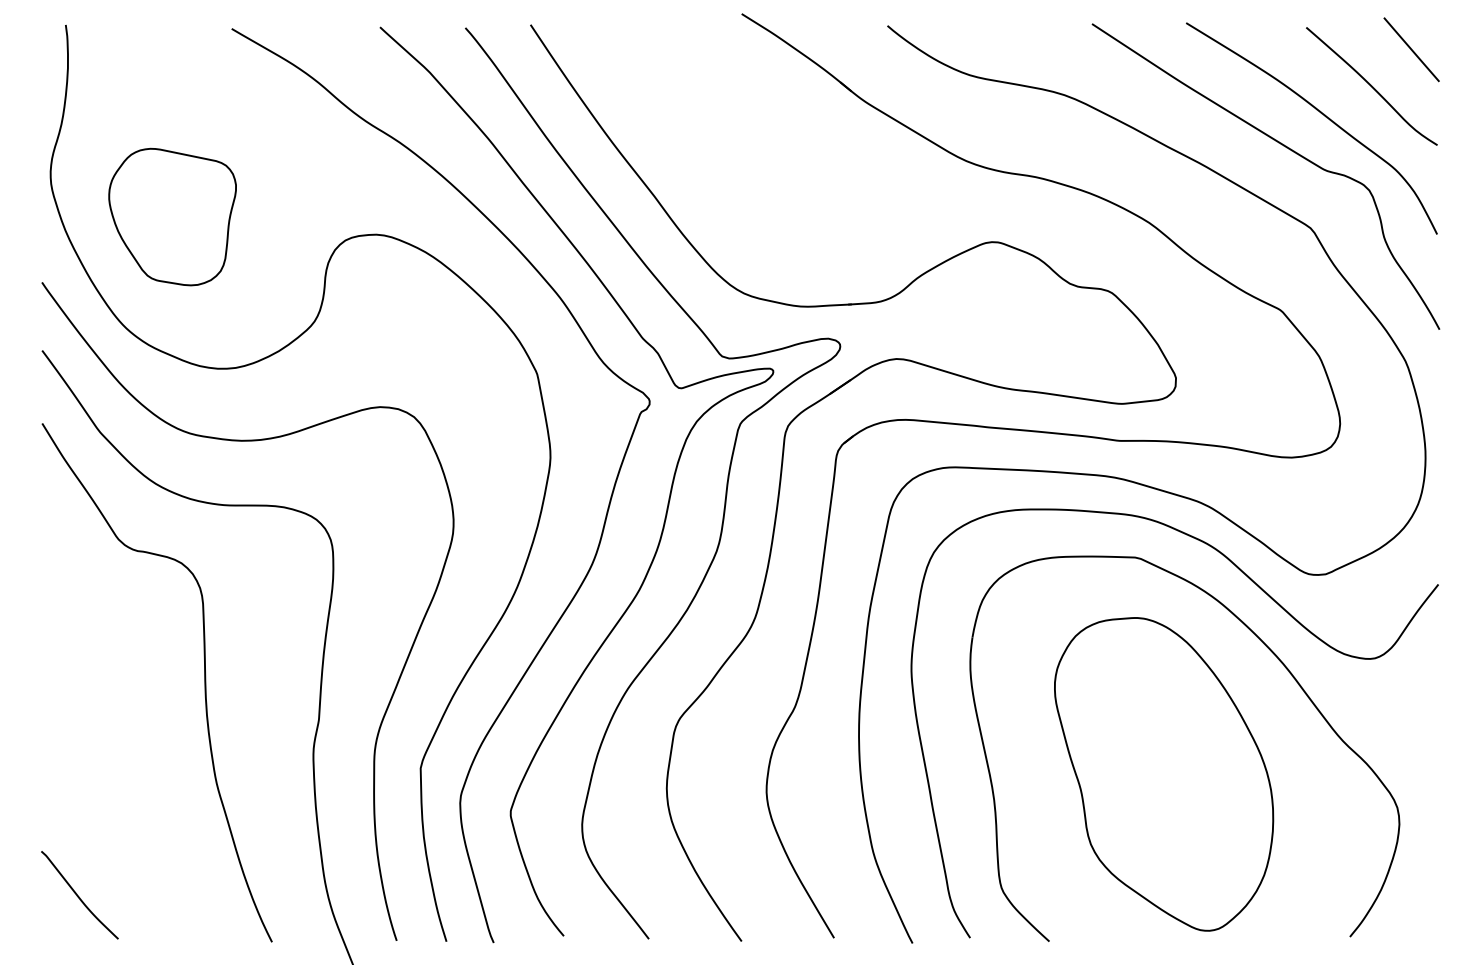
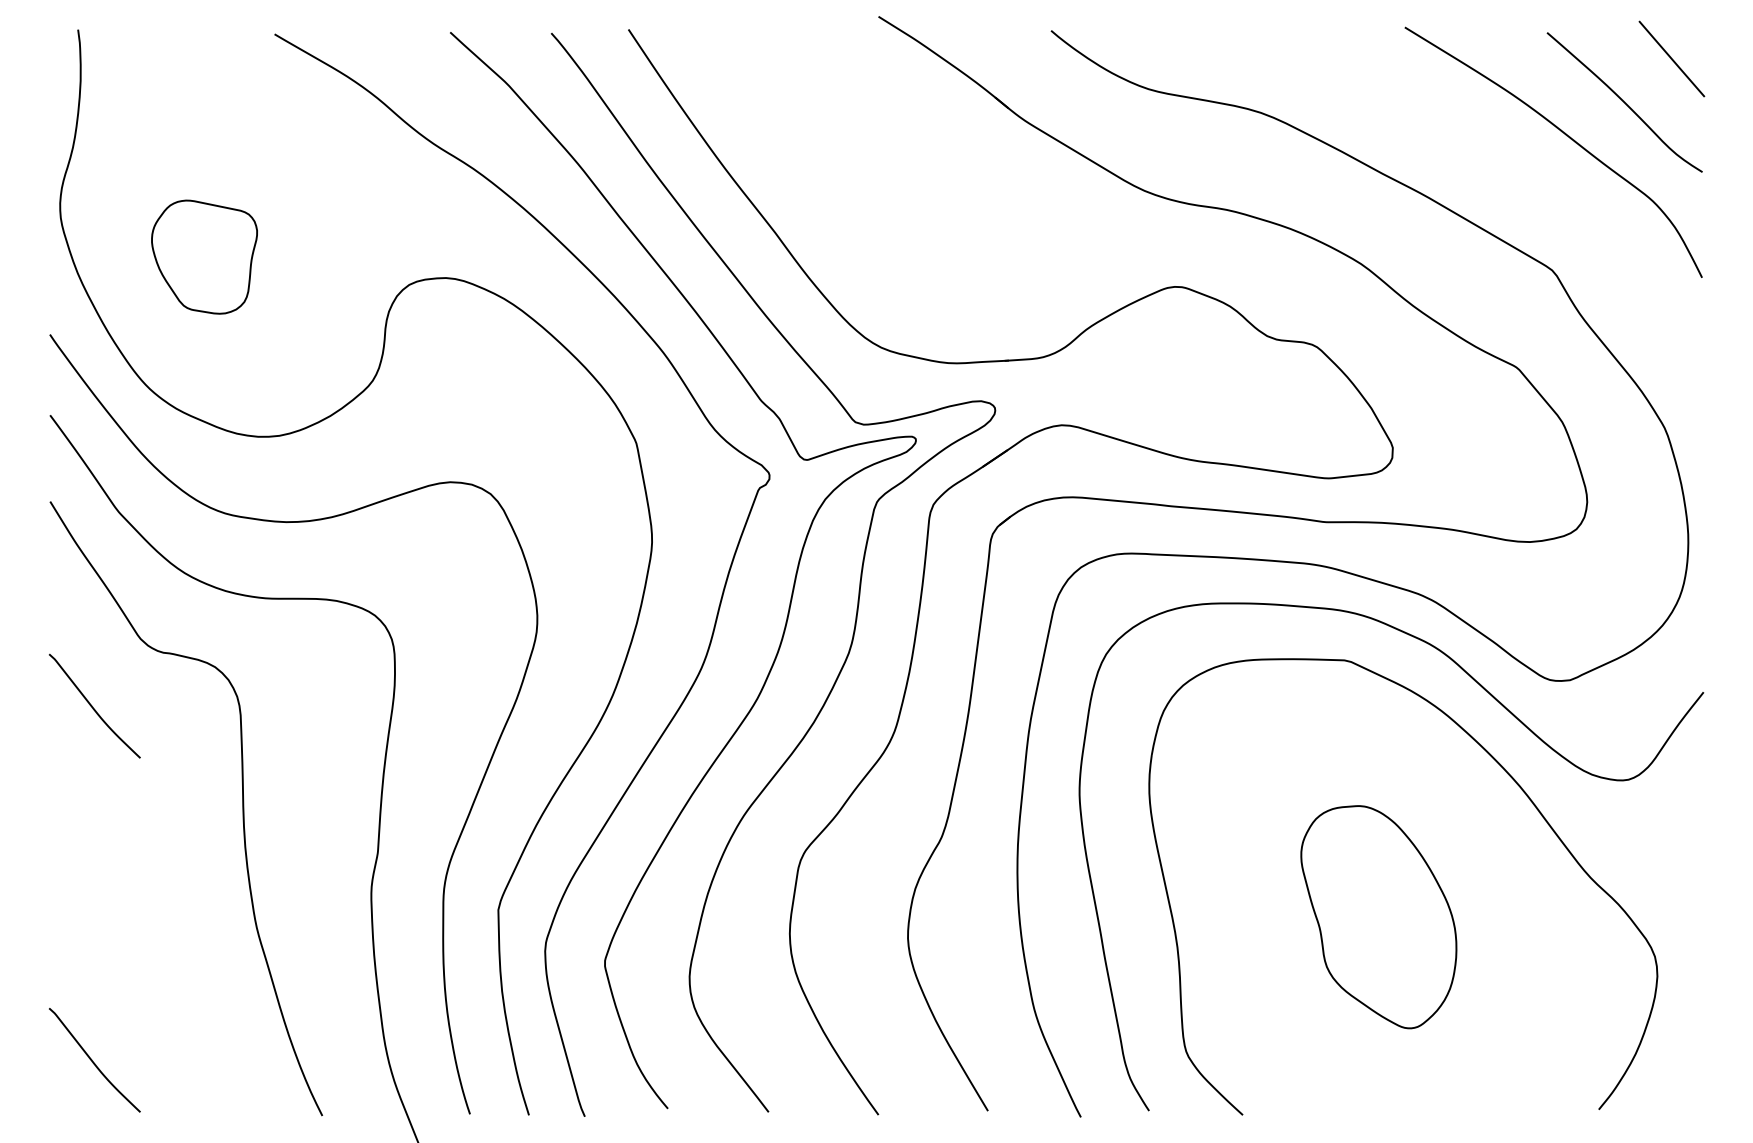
curve: (1283, 146) -> (1520, 173), removed
part: (172, 216) -> (204, 256), size x0.7
curve: (78, 596) -> (93, 706), added
part: (1164, 774) -> (1379, 917), size x0.6

